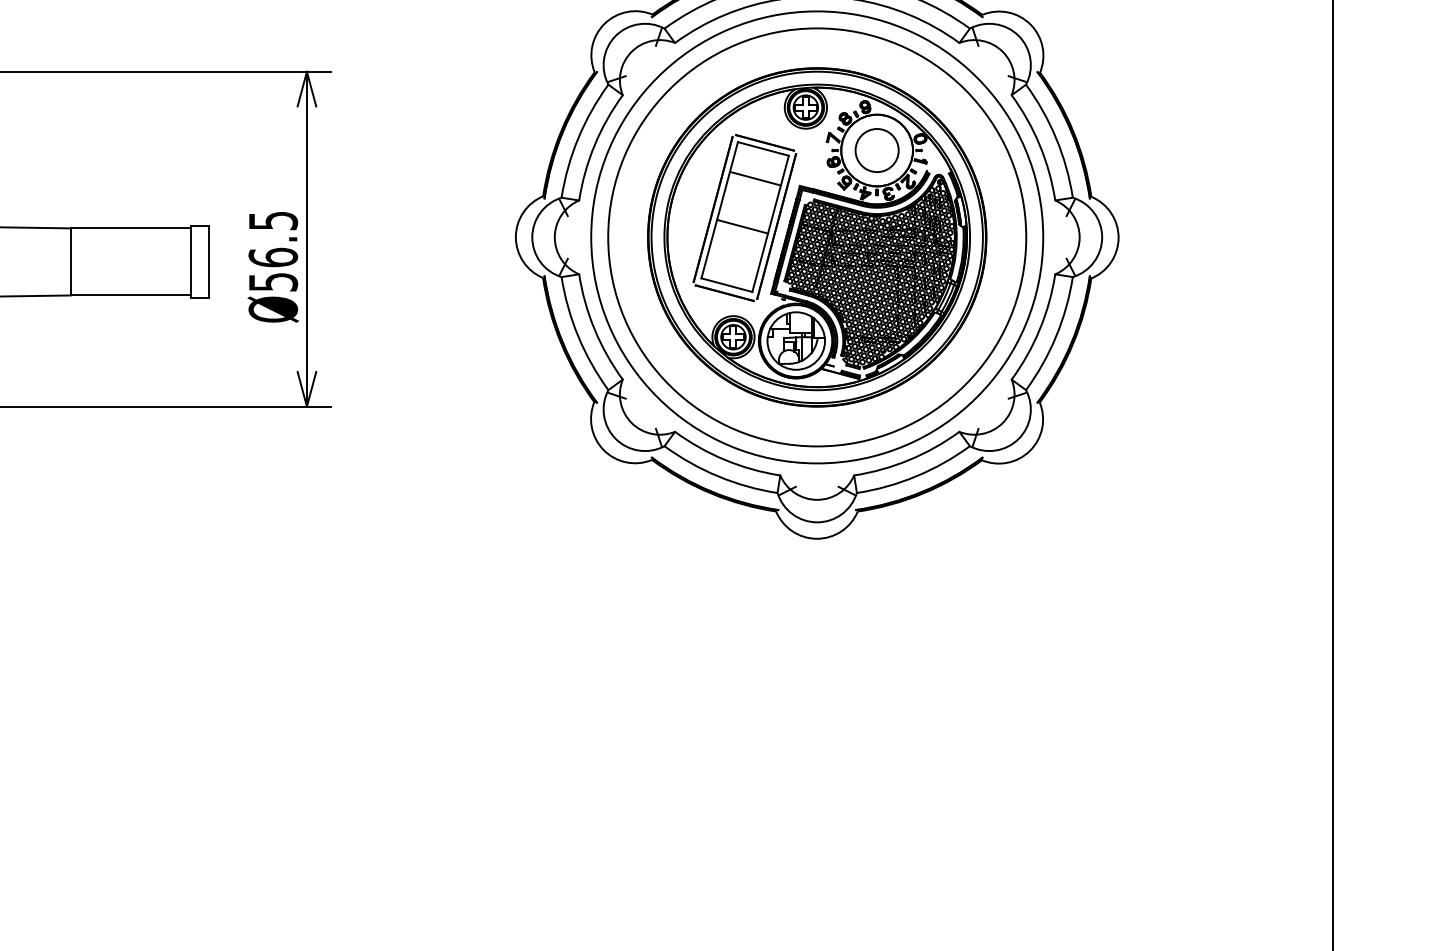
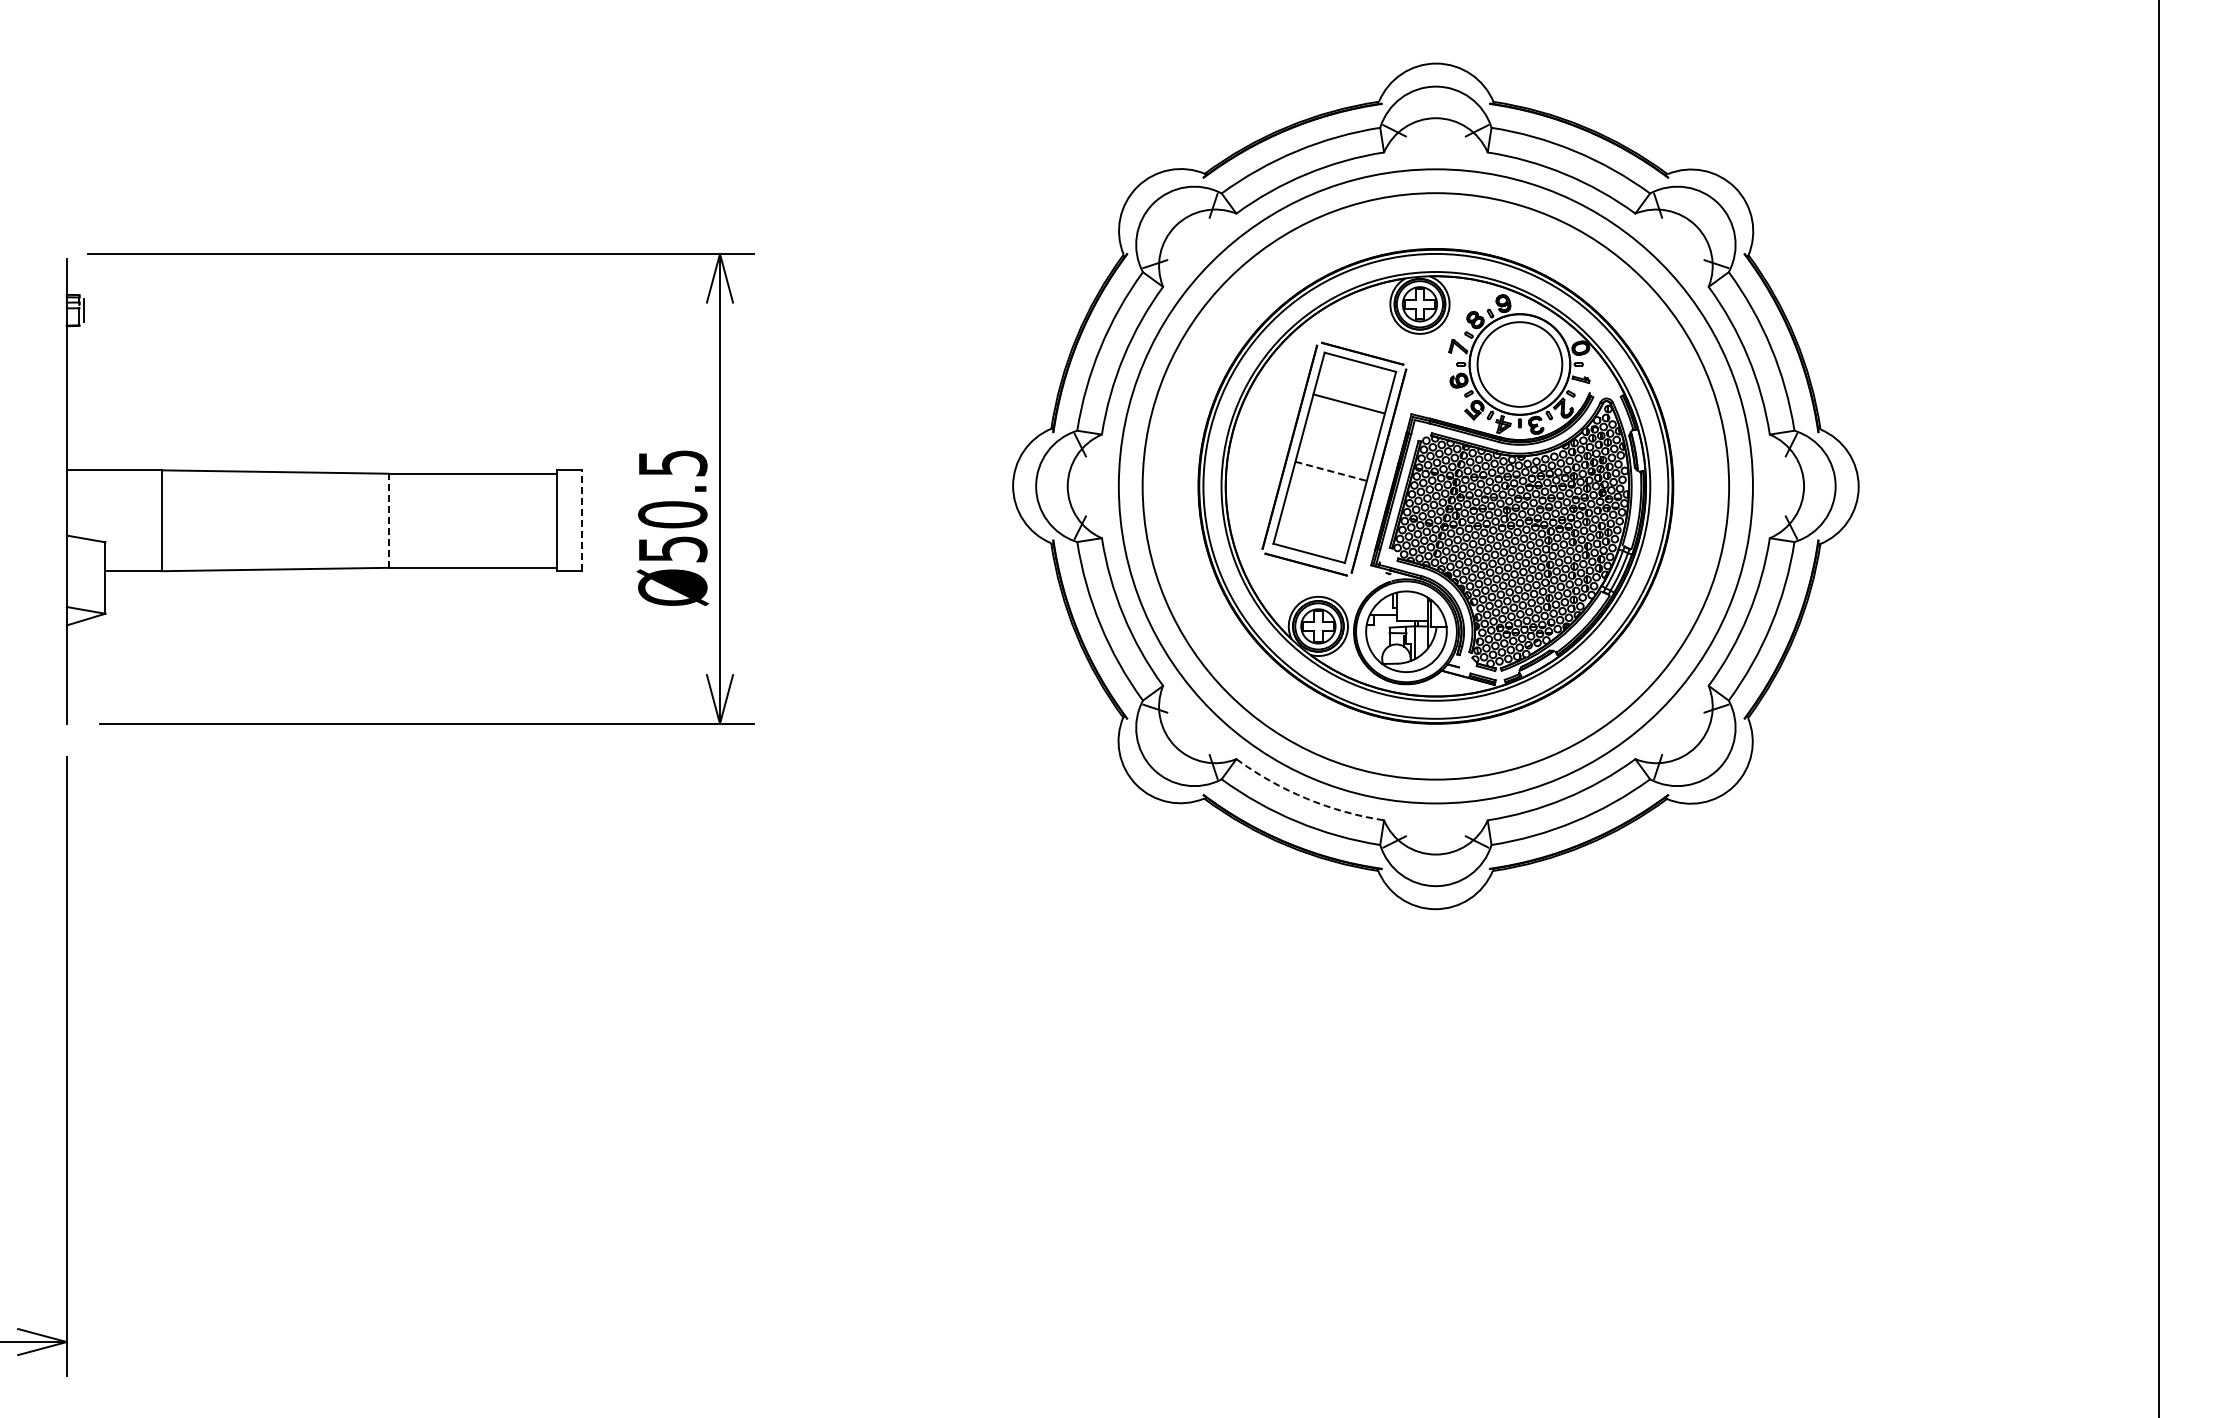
circle: (876, 150) -> (1519, 364), size x1.4
line: (742, 226) -> (1331, 471), solid -> dashed
text: (273, 257) -> (672, 514), Ø56.5 -> Ø50.5
line: (70, 261) -> (388, 520), solid -> dashed
line: (208, 261) -> (581, 520), solid -> dashed
arc: (725, 459) -> (1306, 798), solid -> dashed

